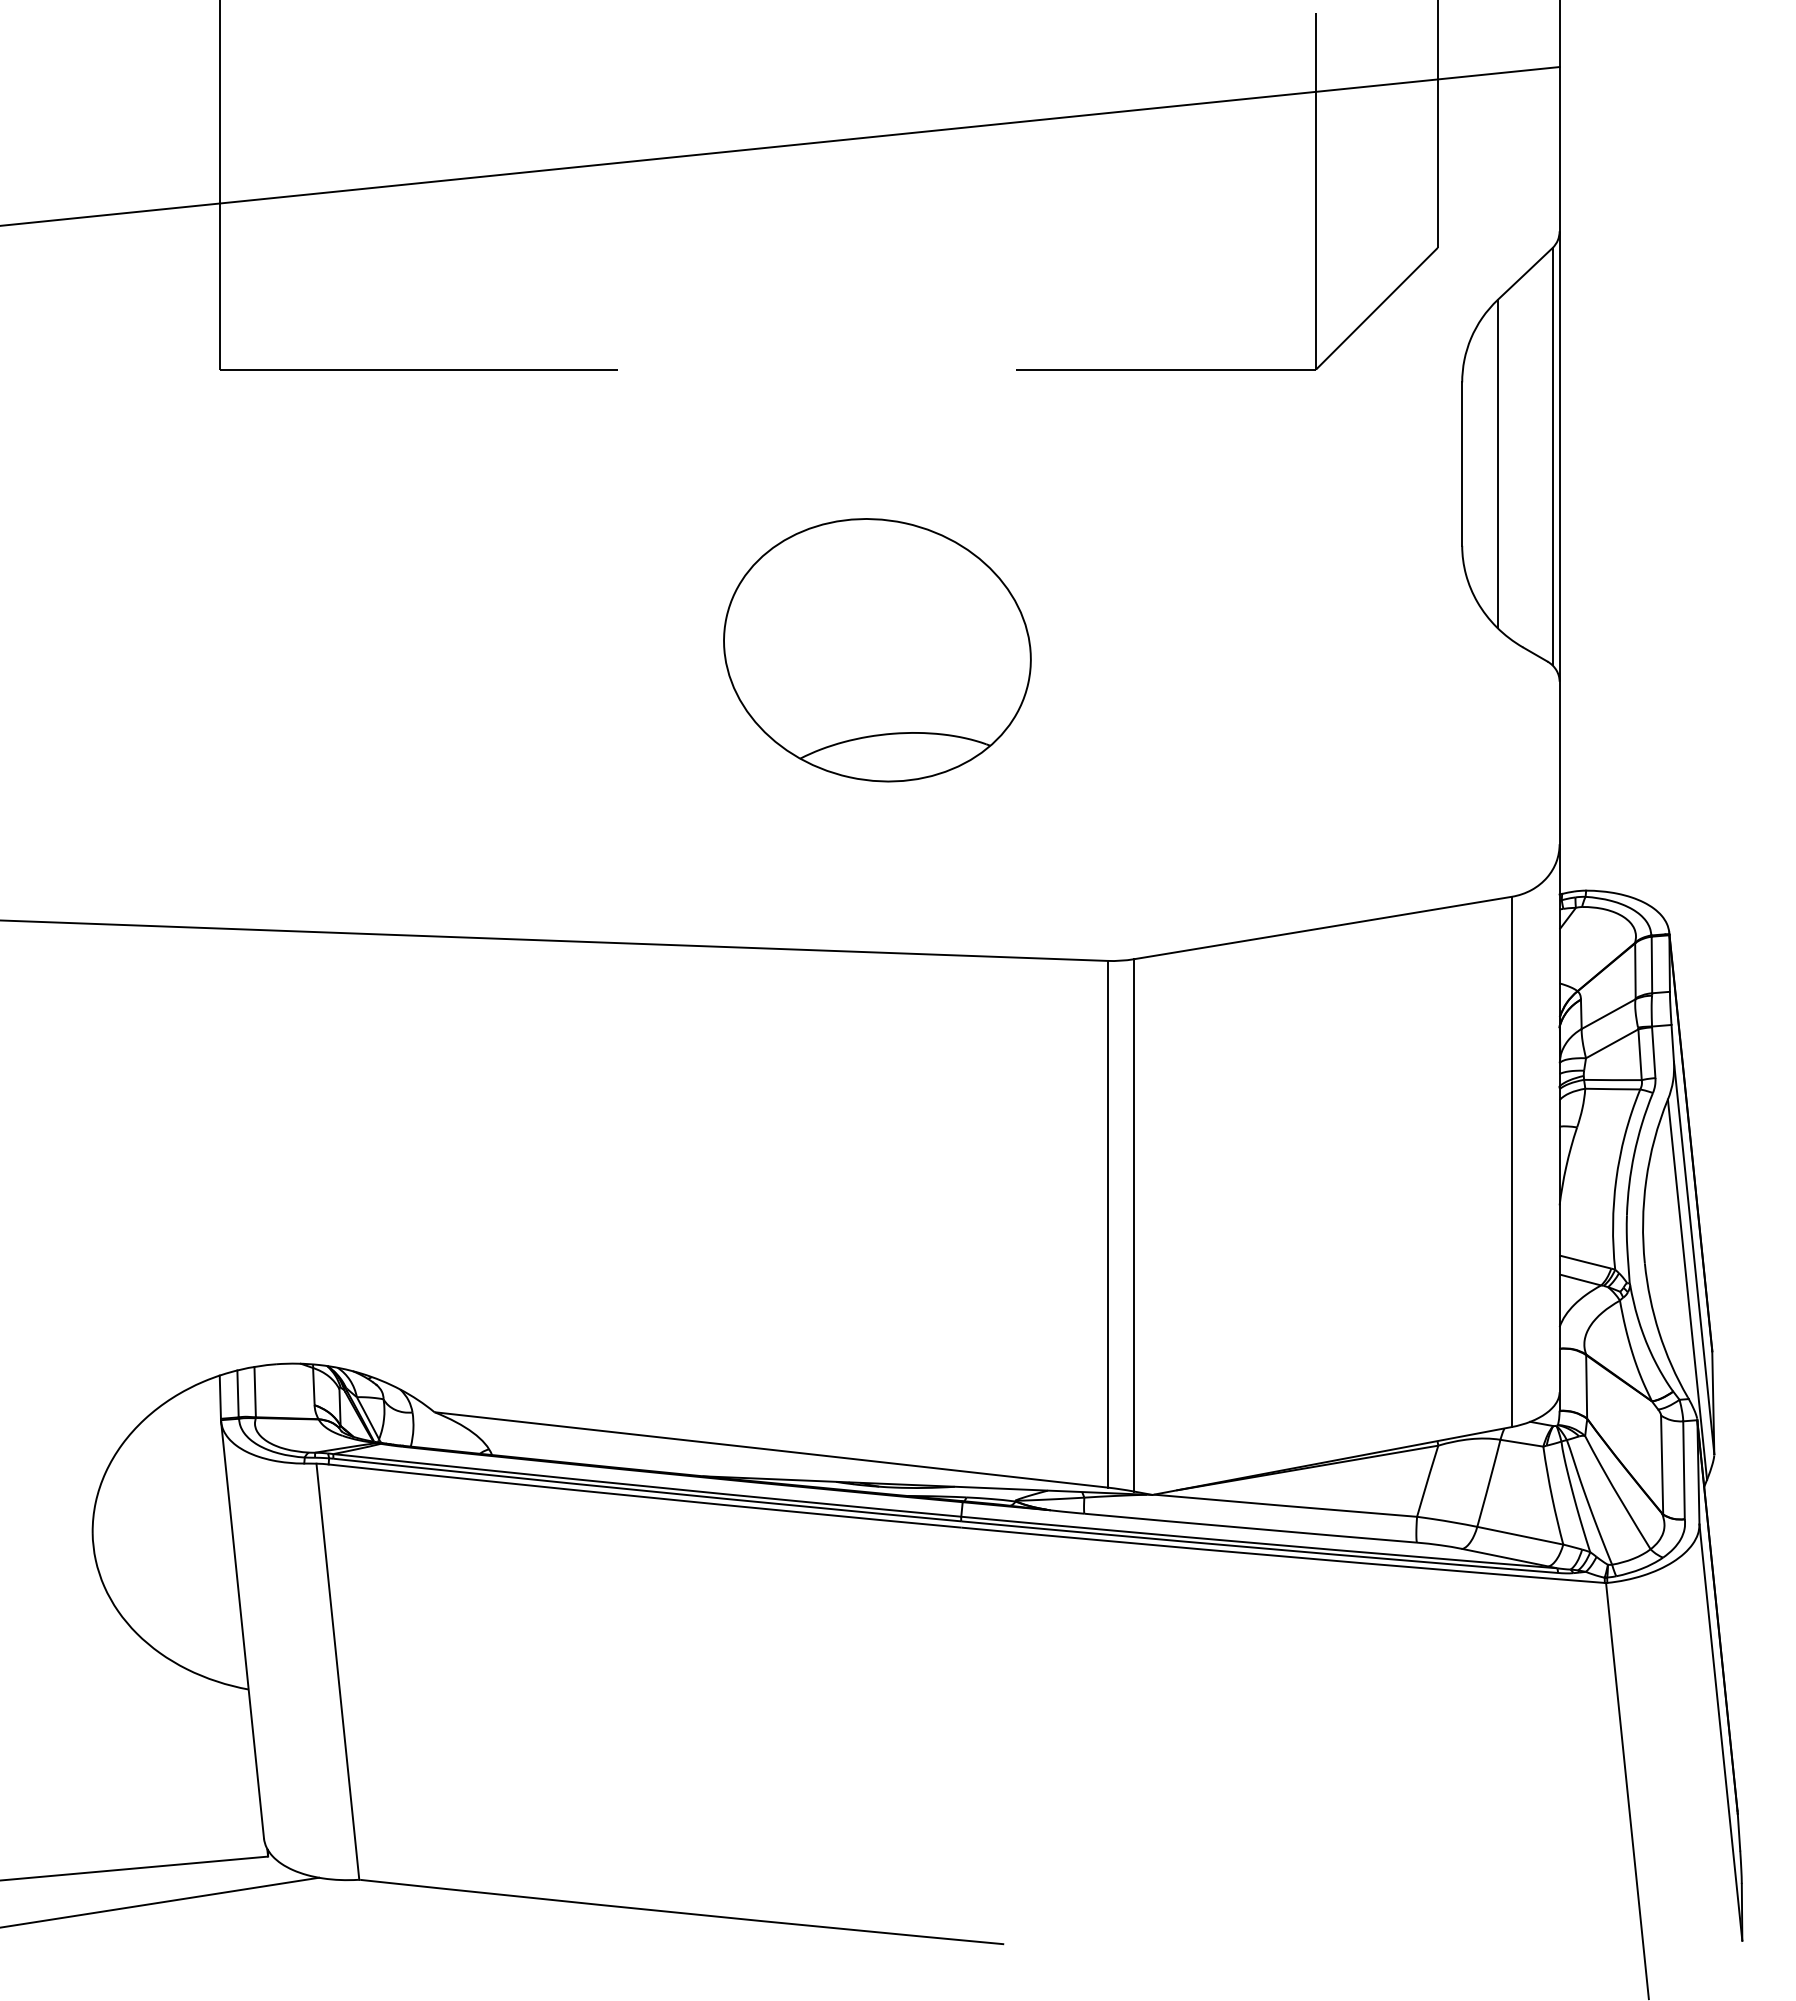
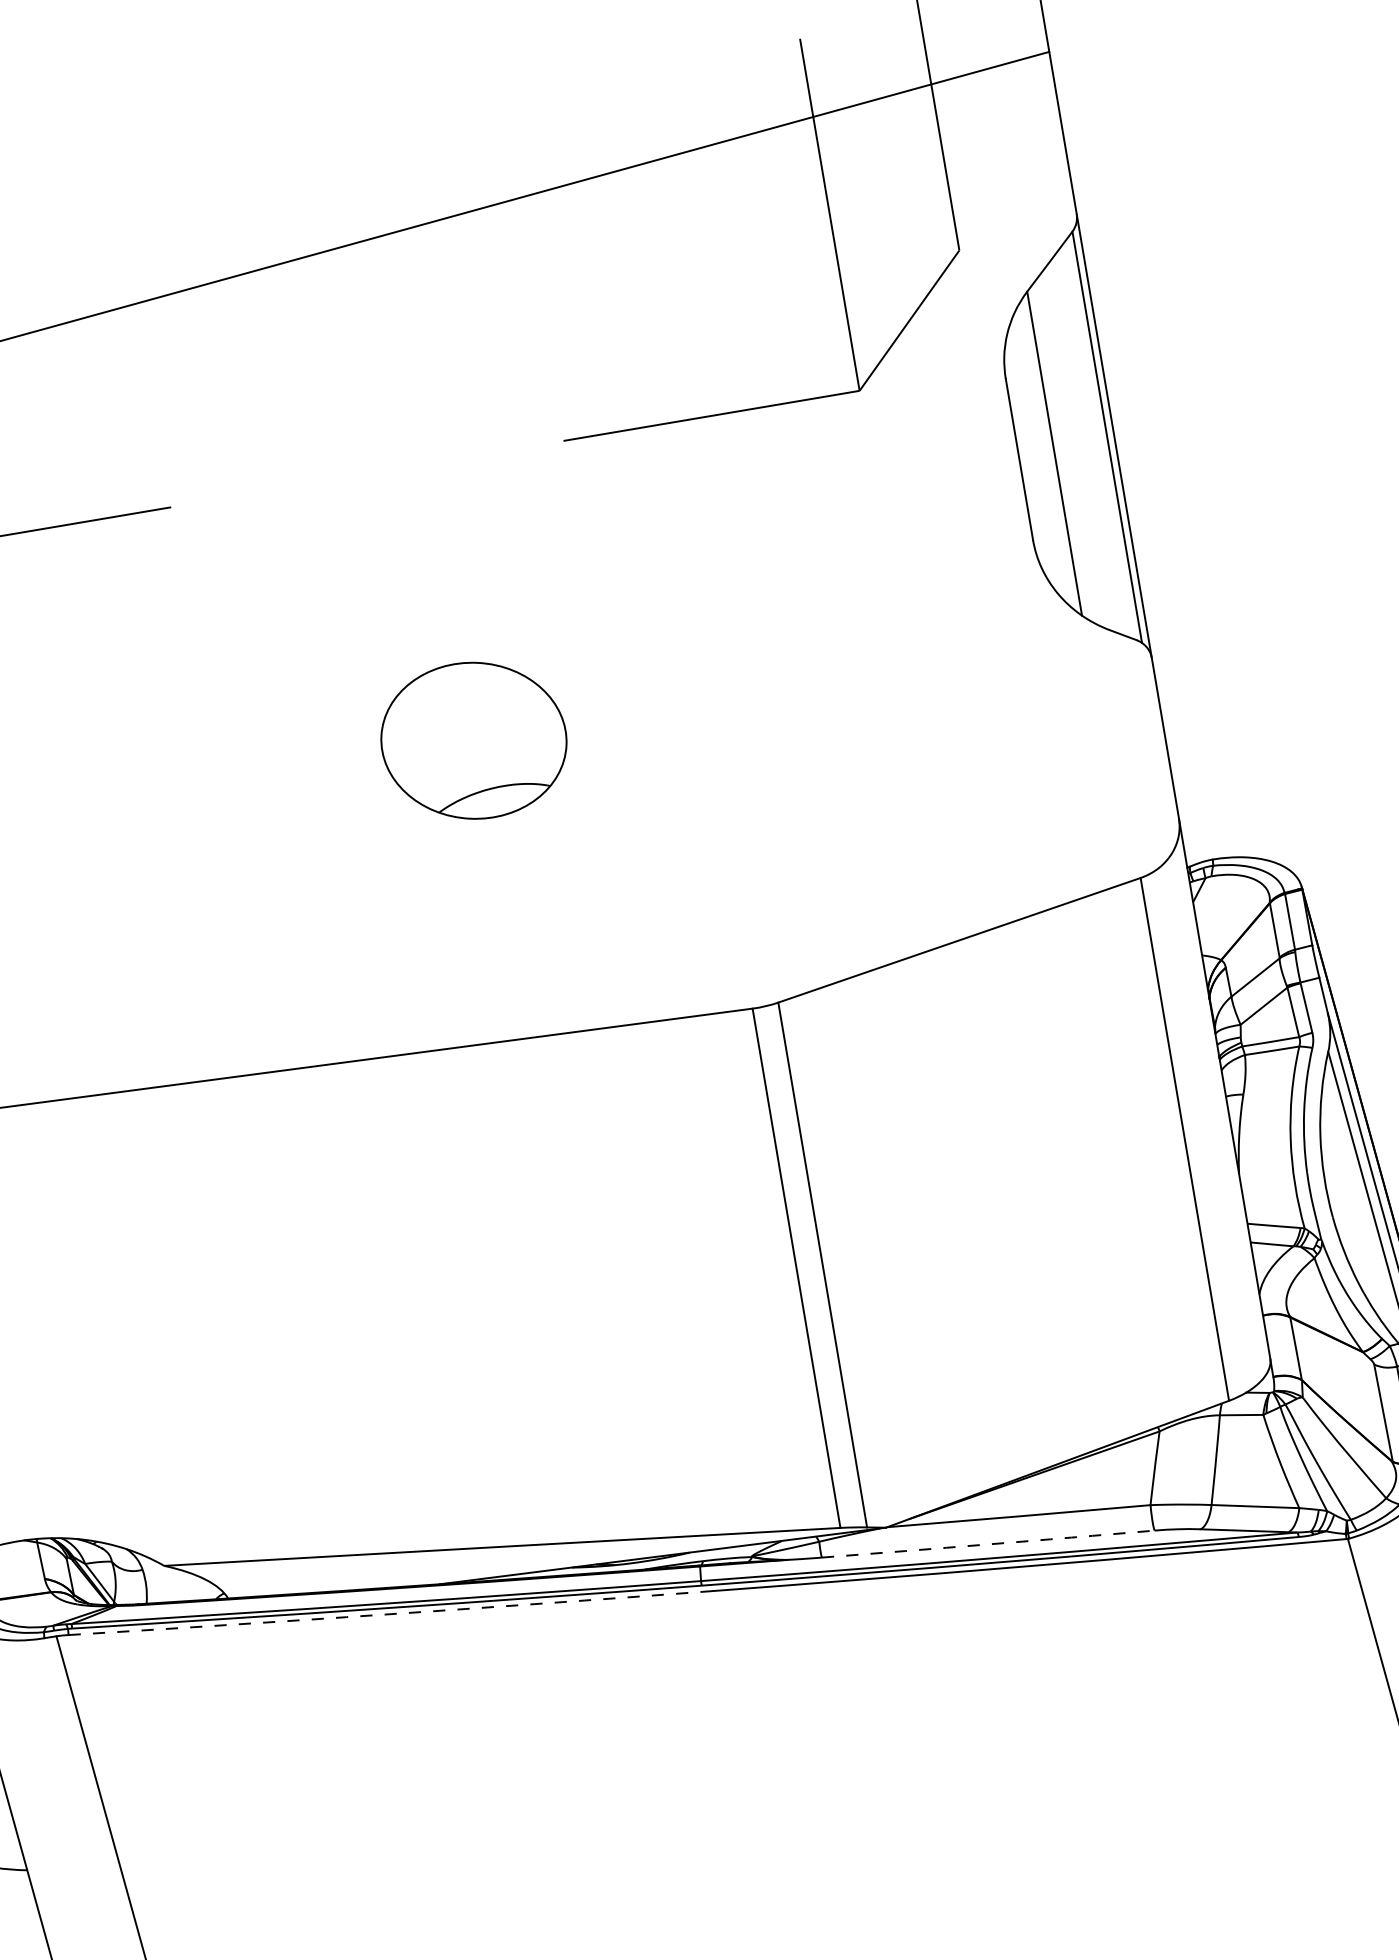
part: (877, 650) -> (474, 740), size x0.6
arc: (644, 1497) -> (385, 1614), solid -> dashed
arc: (1250, 1528) -> (988, 1544), solid -> dashed

